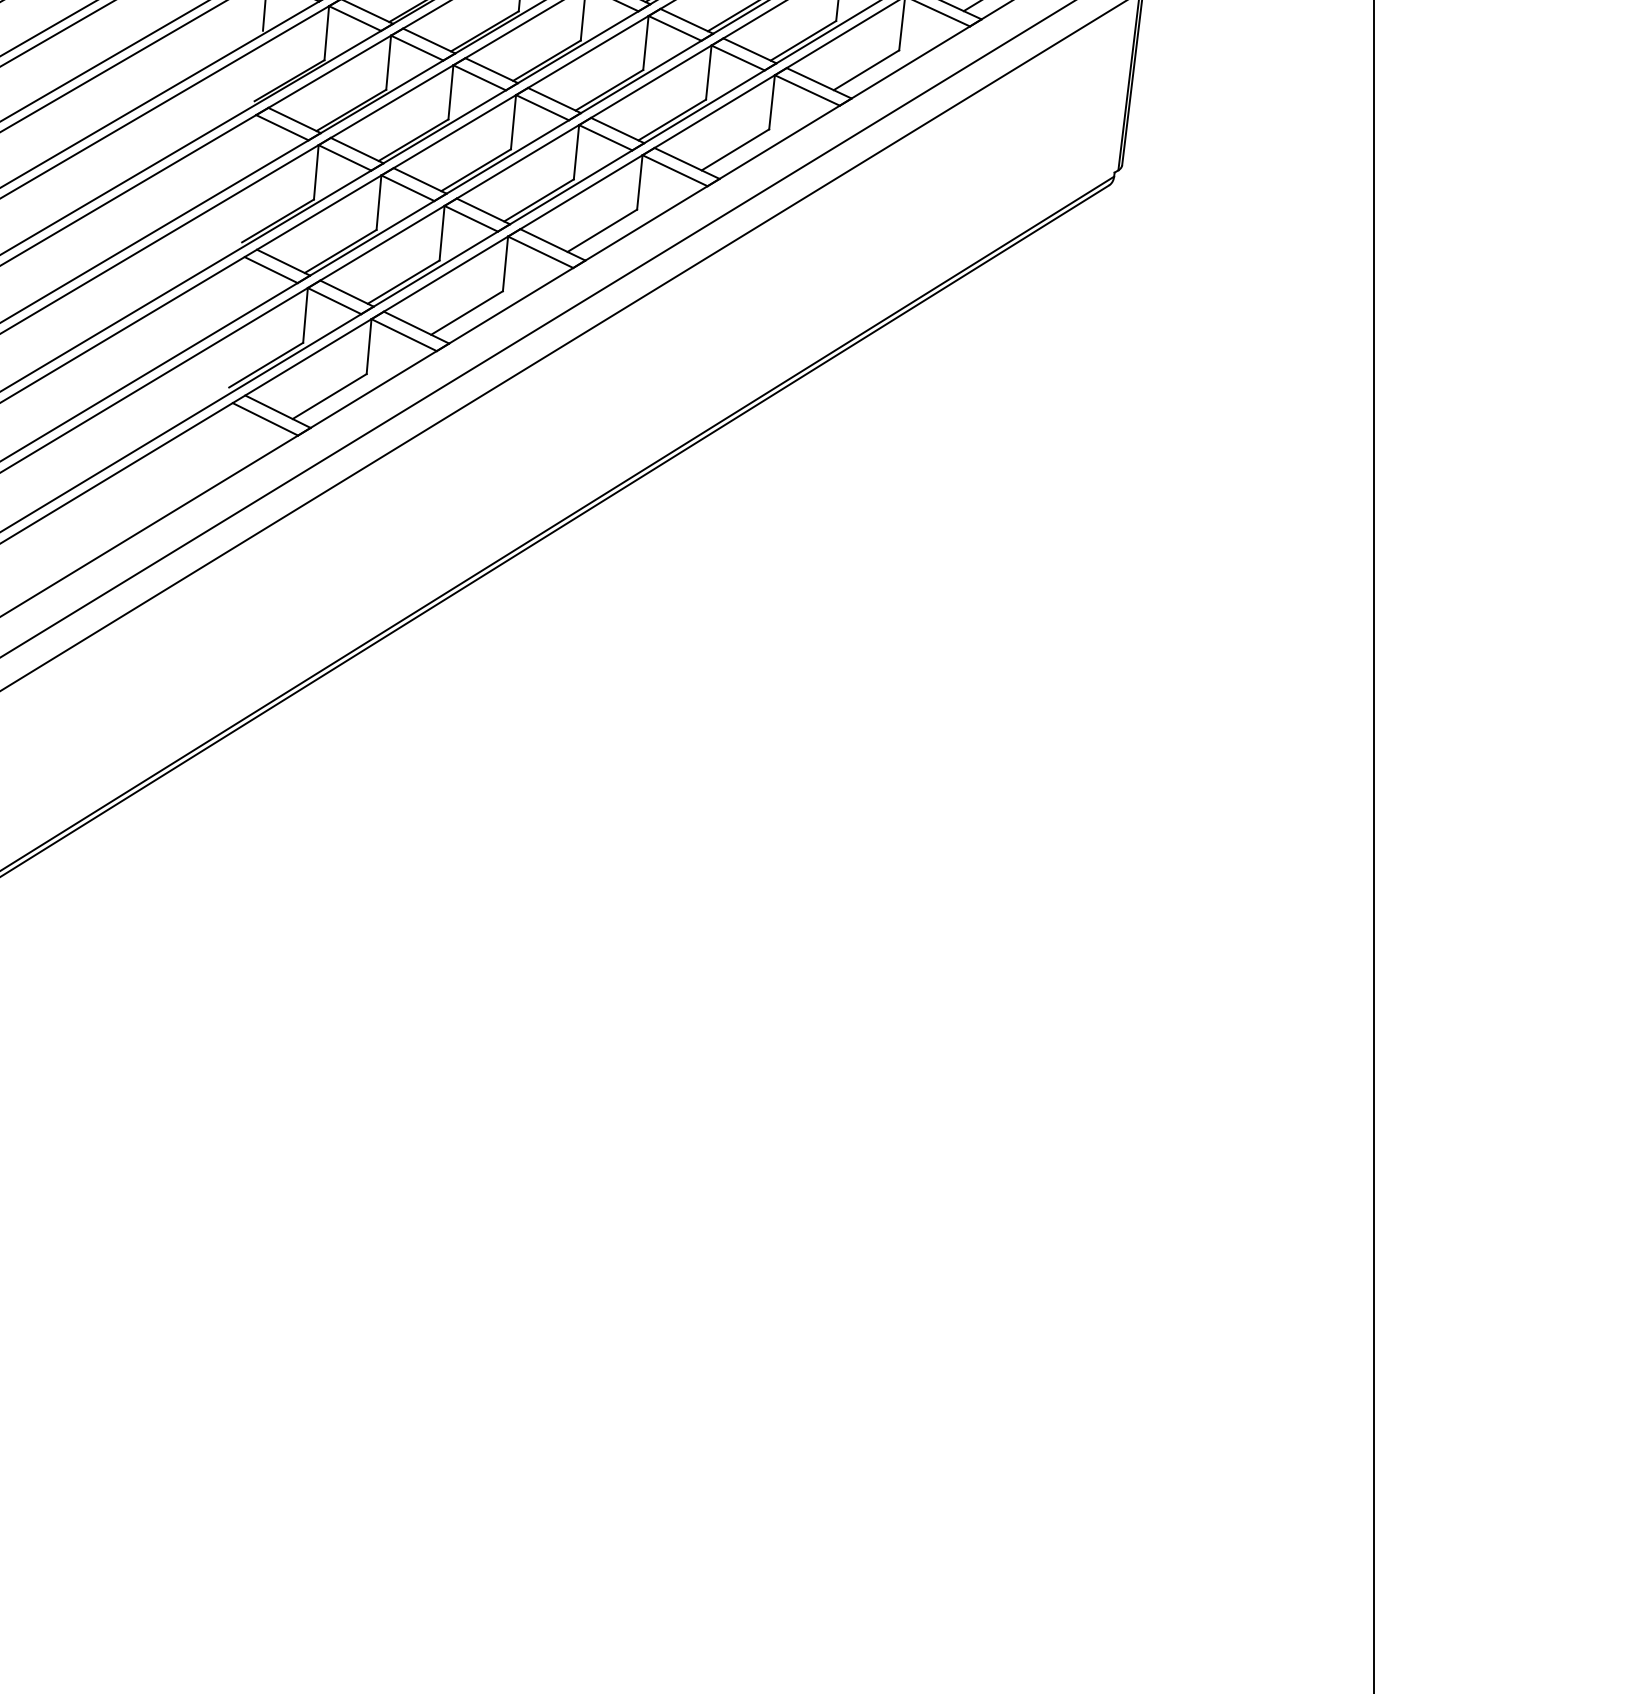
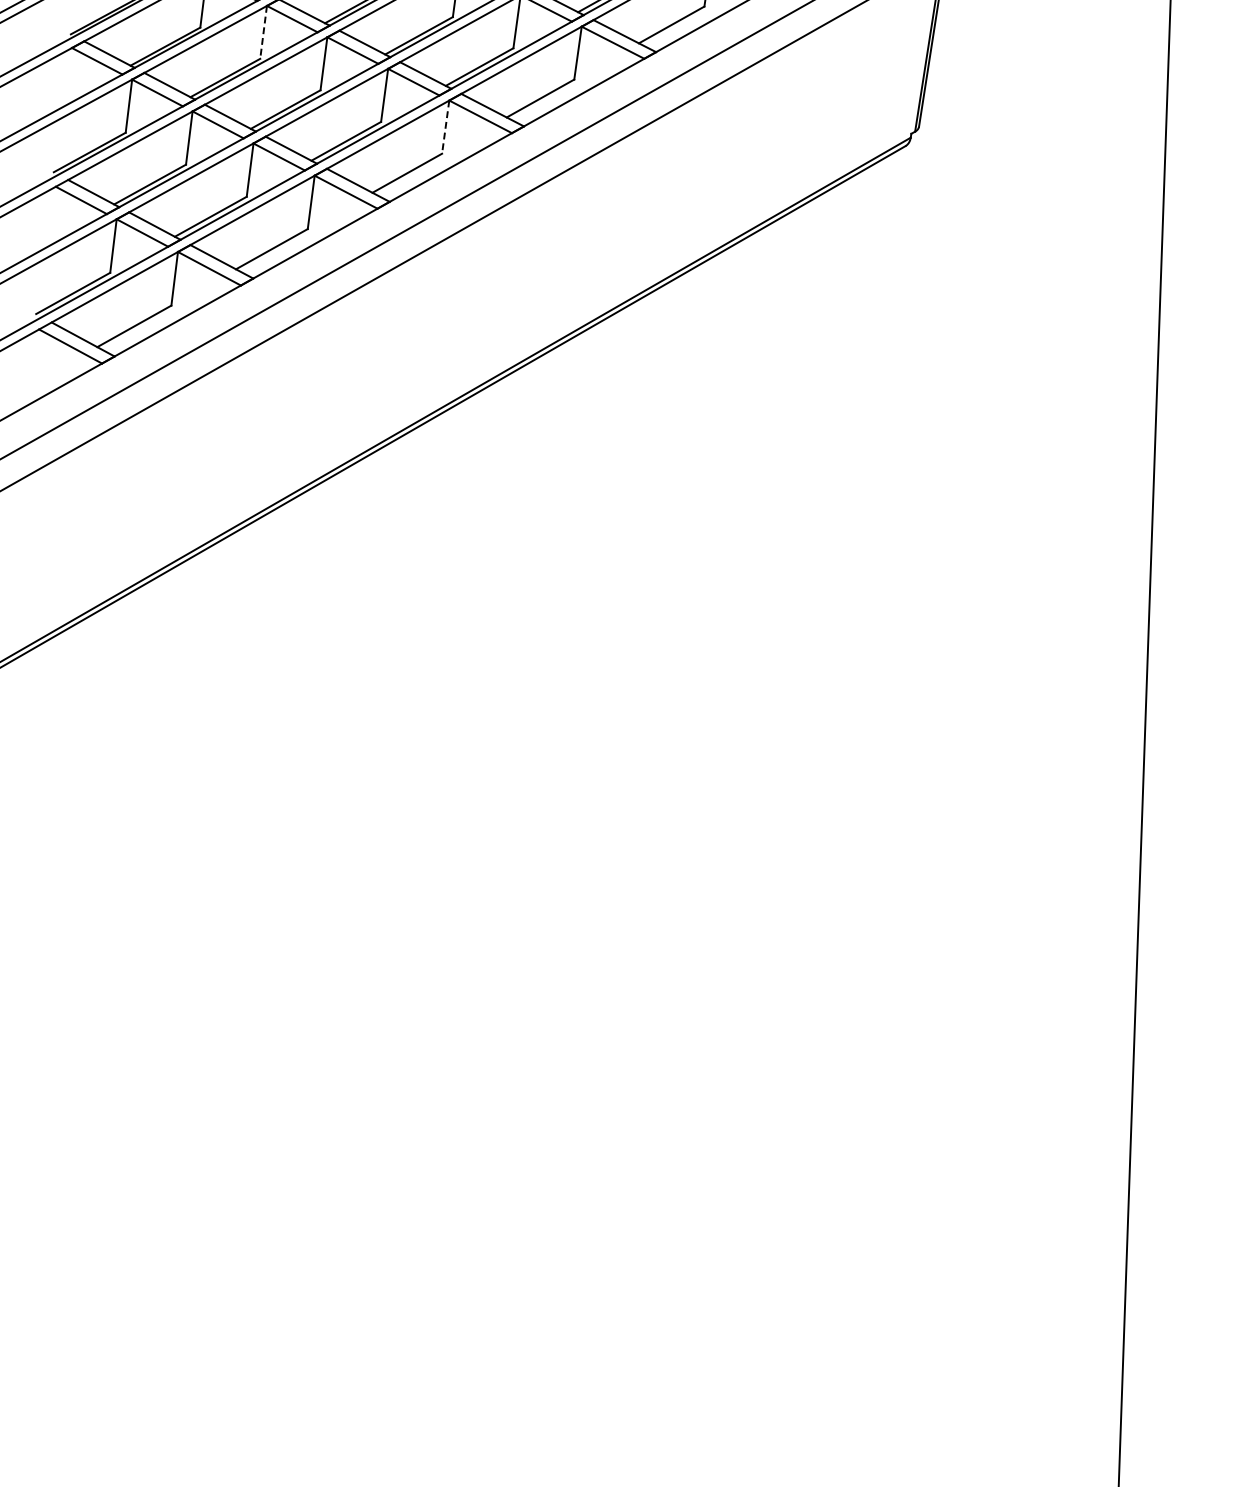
line: (450, 92) -> (263, 32), solid -> dashed
line: (639, 182) -> (445, 127), solid -> dashed

